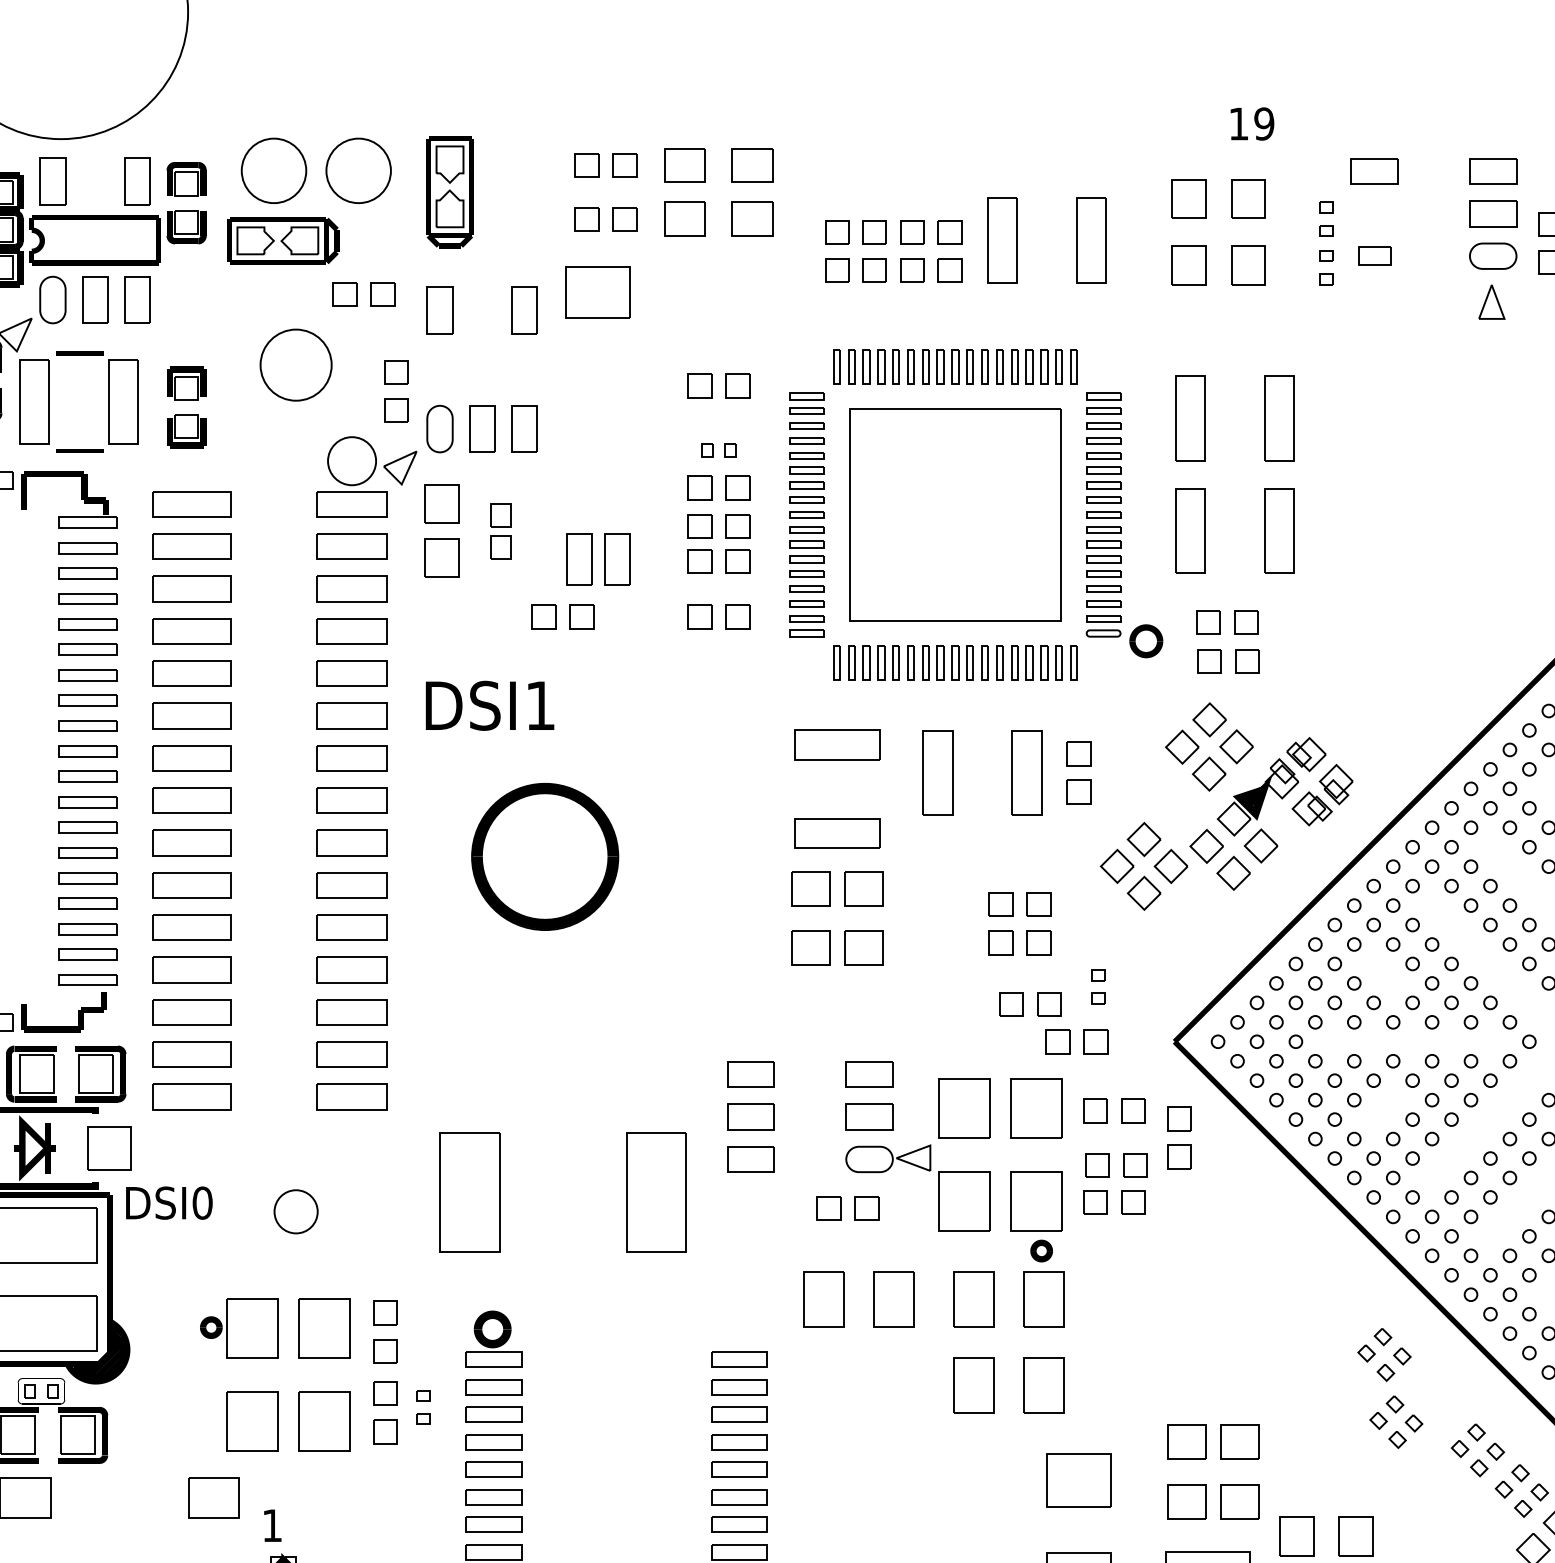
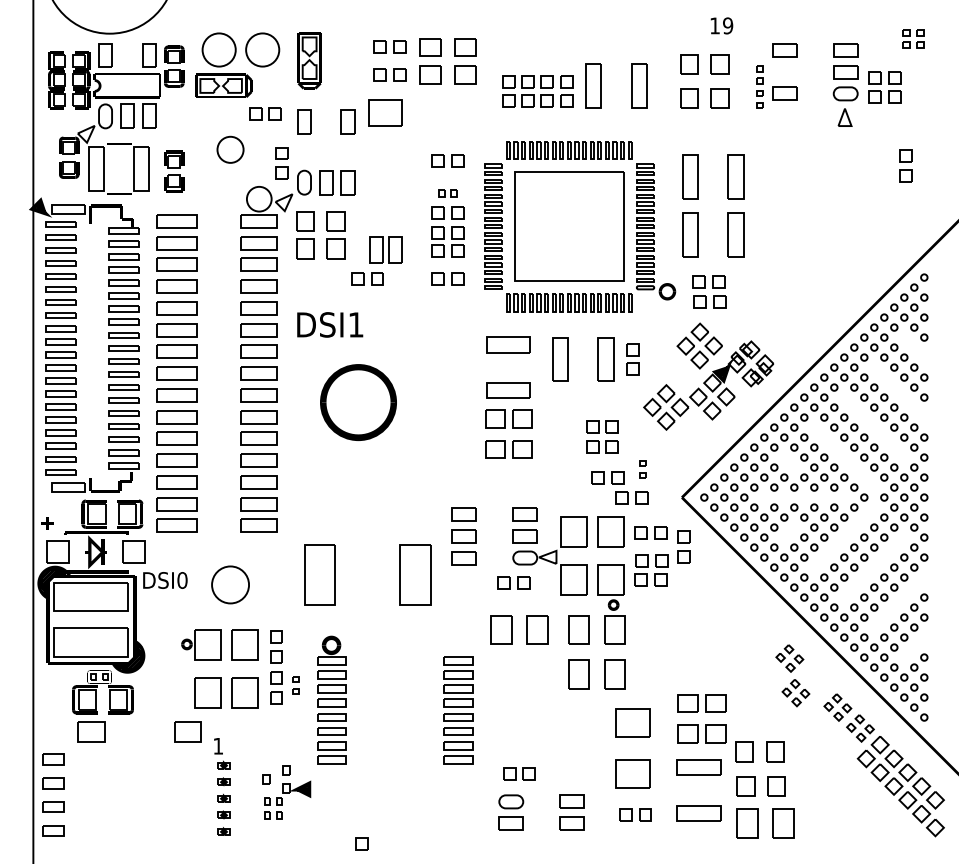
part: (1374, 255) -> (784, 93), size x1.43
circle: (296, 364) -> (230, 149), size x0.71
part: (500, 531) -> (335, 235), size x1.67
circle: (296, 1210) -> (230, 584), size x1.67

